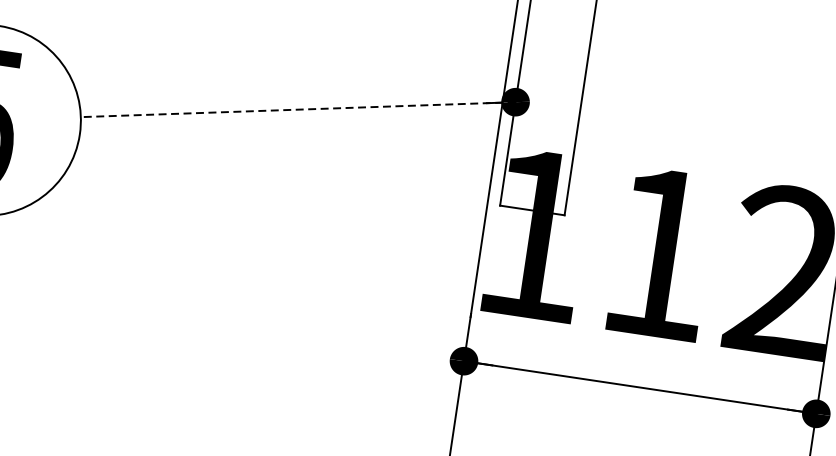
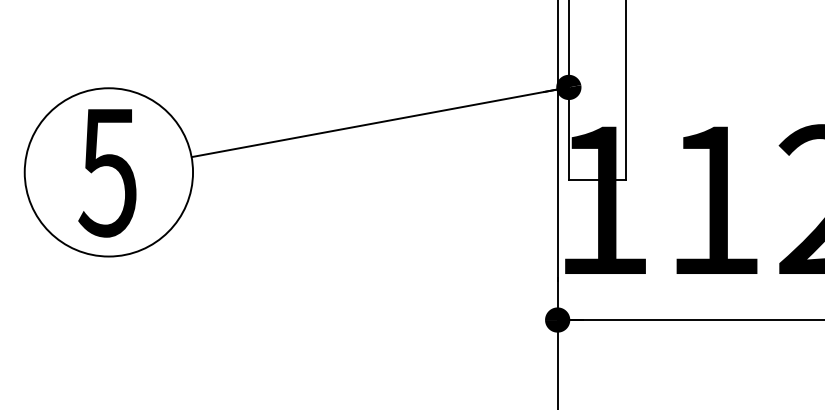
line: (298, 109) -> (380, 122), dashed -> solid

